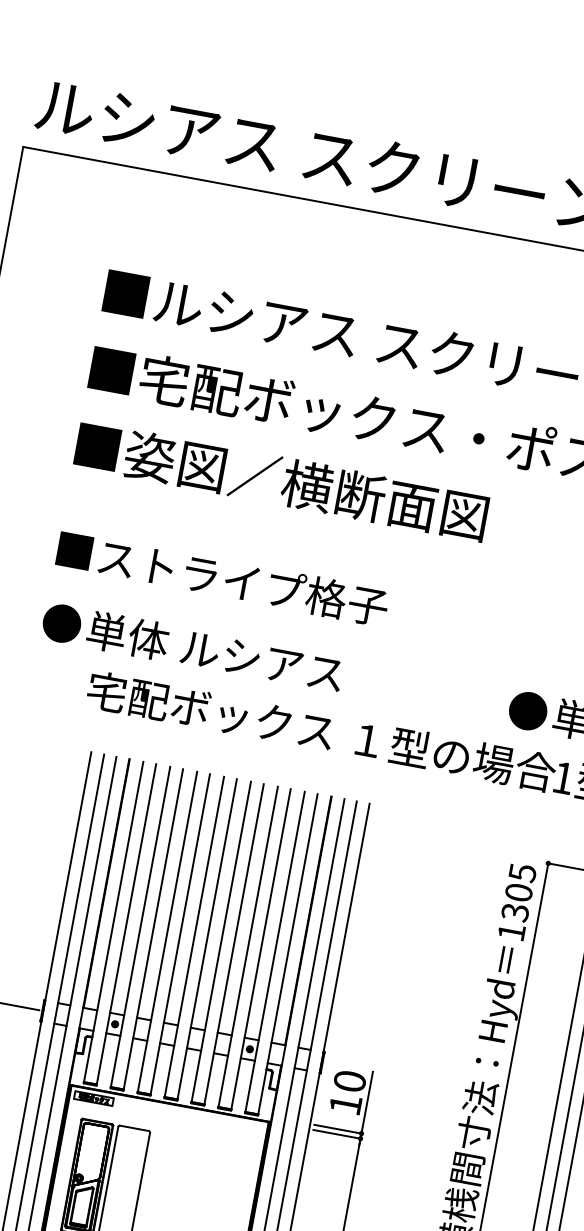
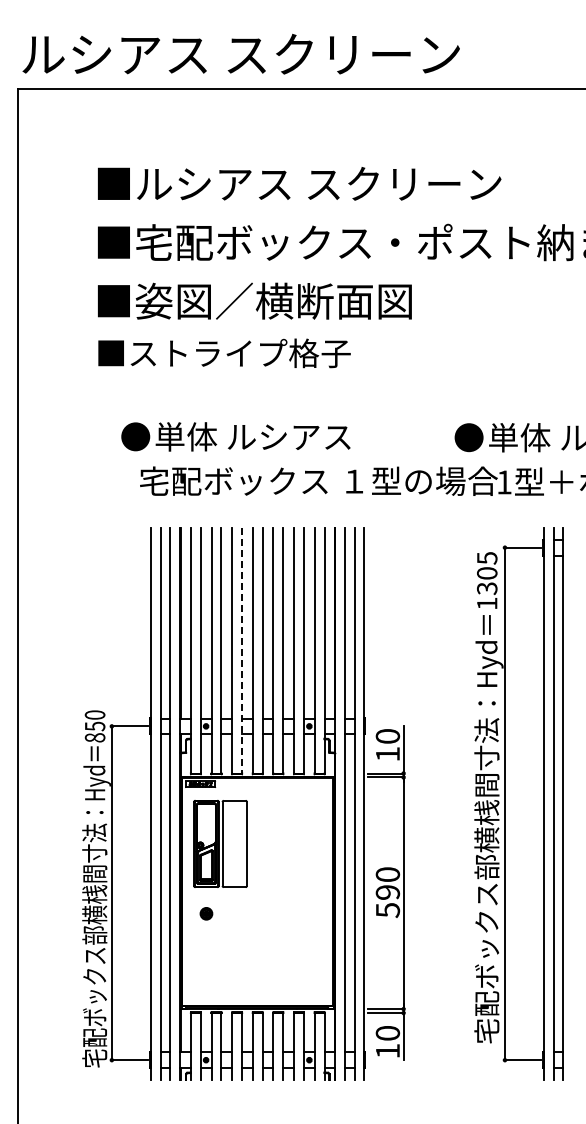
text: (222, 578) -> (224, 353), moved
text: (192, 647) -> (235, 436), moved
line: (180, 934) -> (242, 650), solid -> dashed

